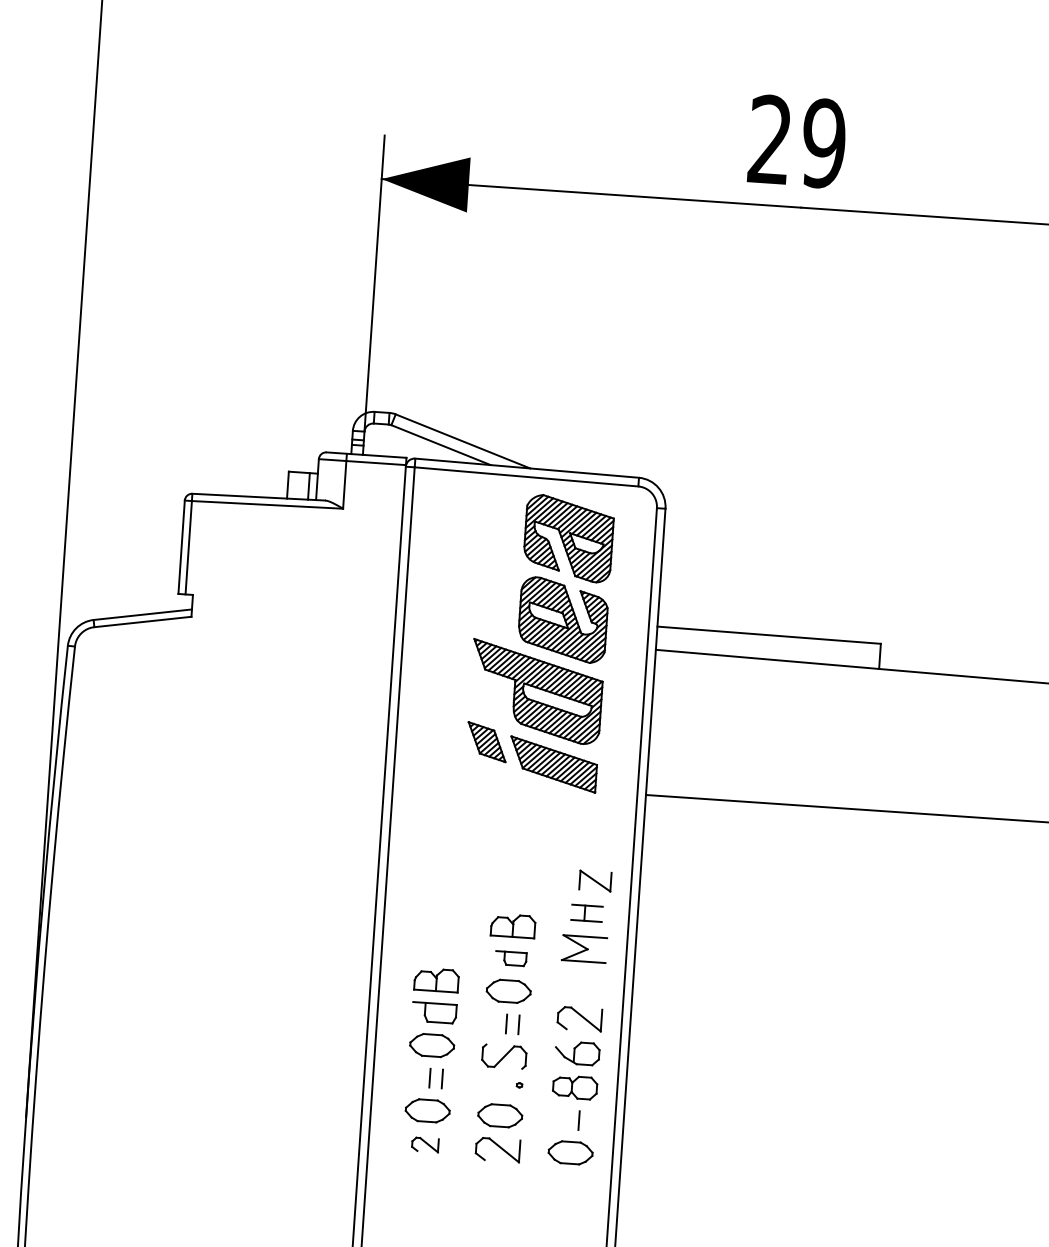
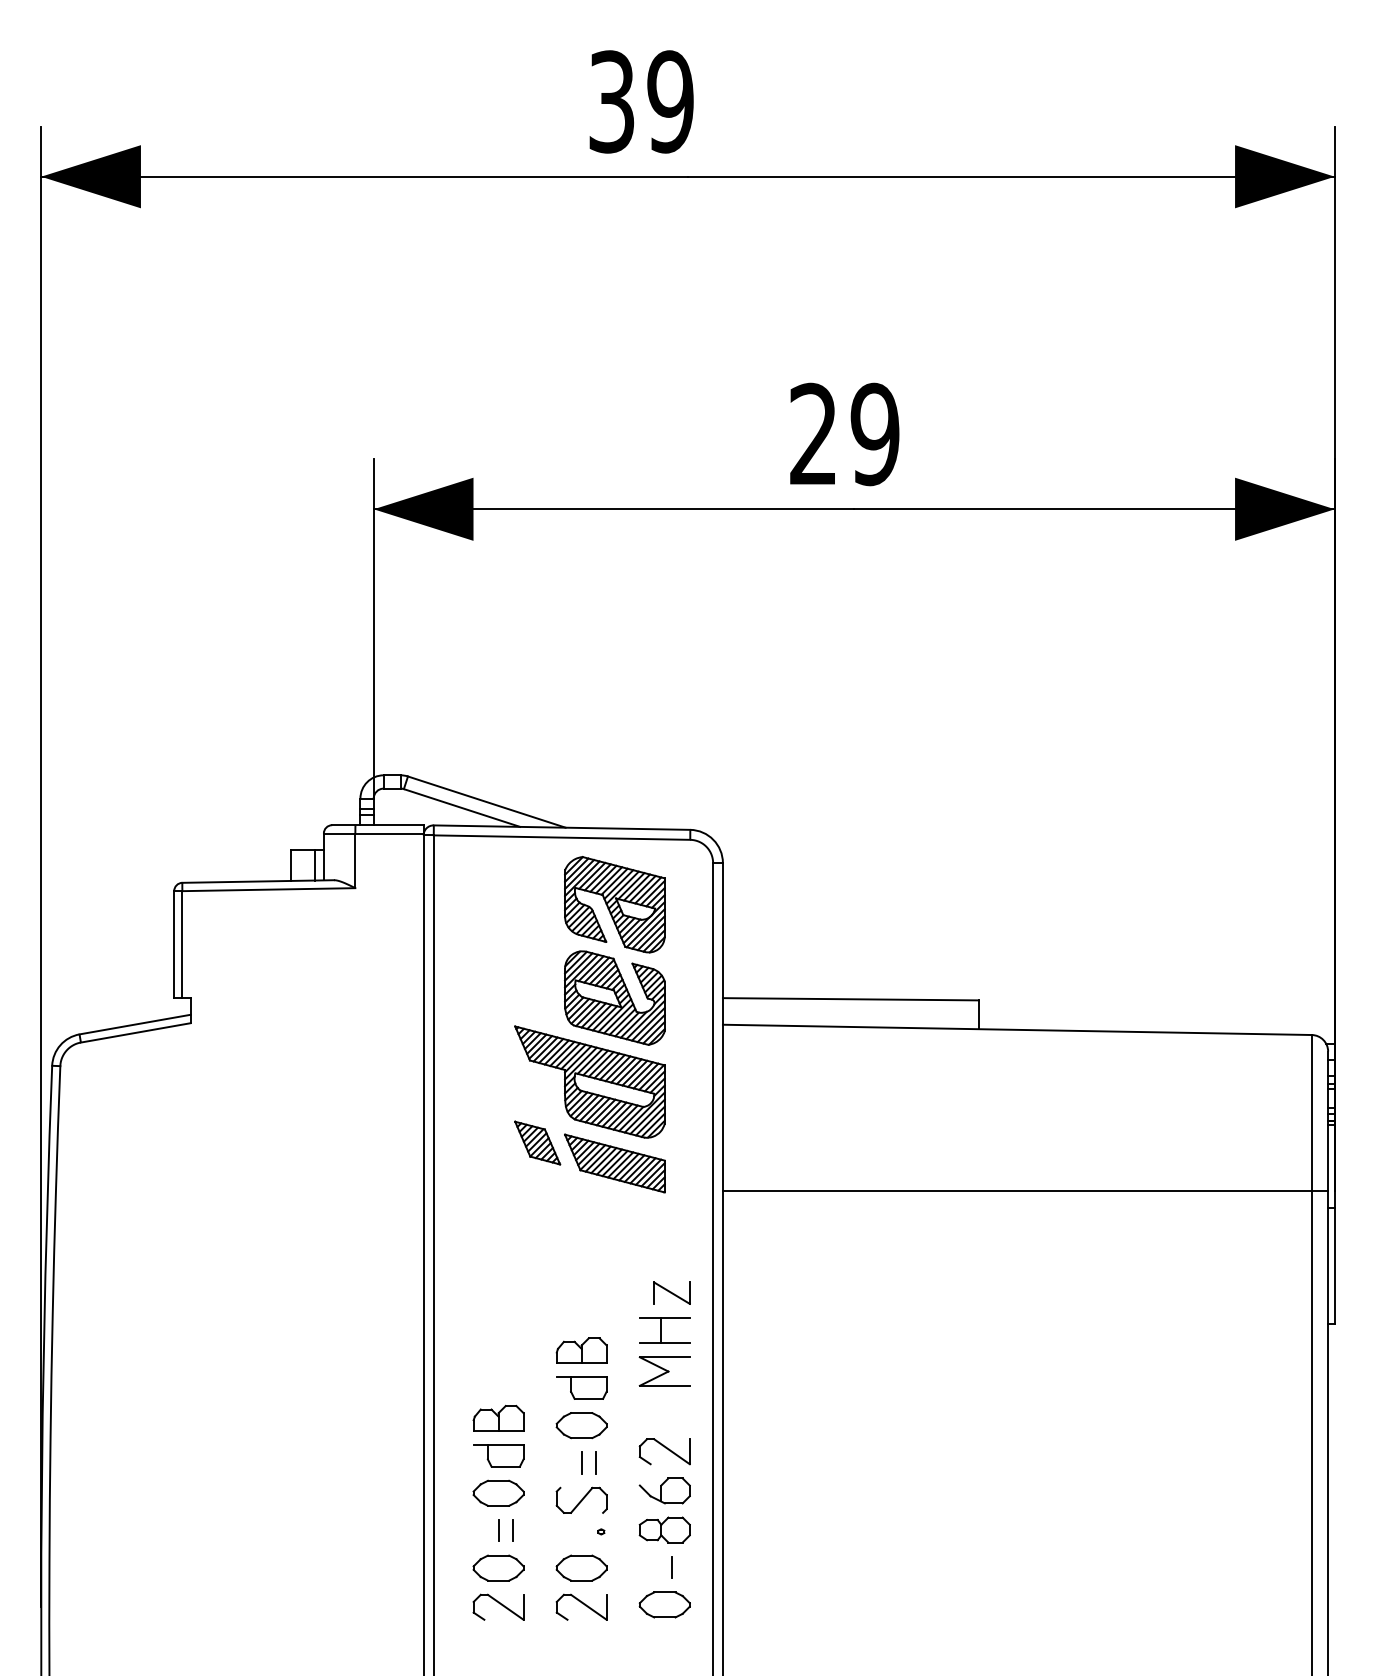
part: (586, 913) -> (664, 1330), size x1.43
part: (510, 958) -> (581, 1387), size x1.43
part: (425, 1144) -> (498, 1606), size x1.67

